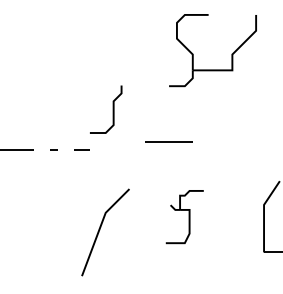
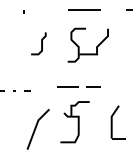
curve: (112, 109) -> (41, 43), moved
line: (224, 139) -> (93, 86), added
part: (183, 217) -> (74, 122), size x1.67

